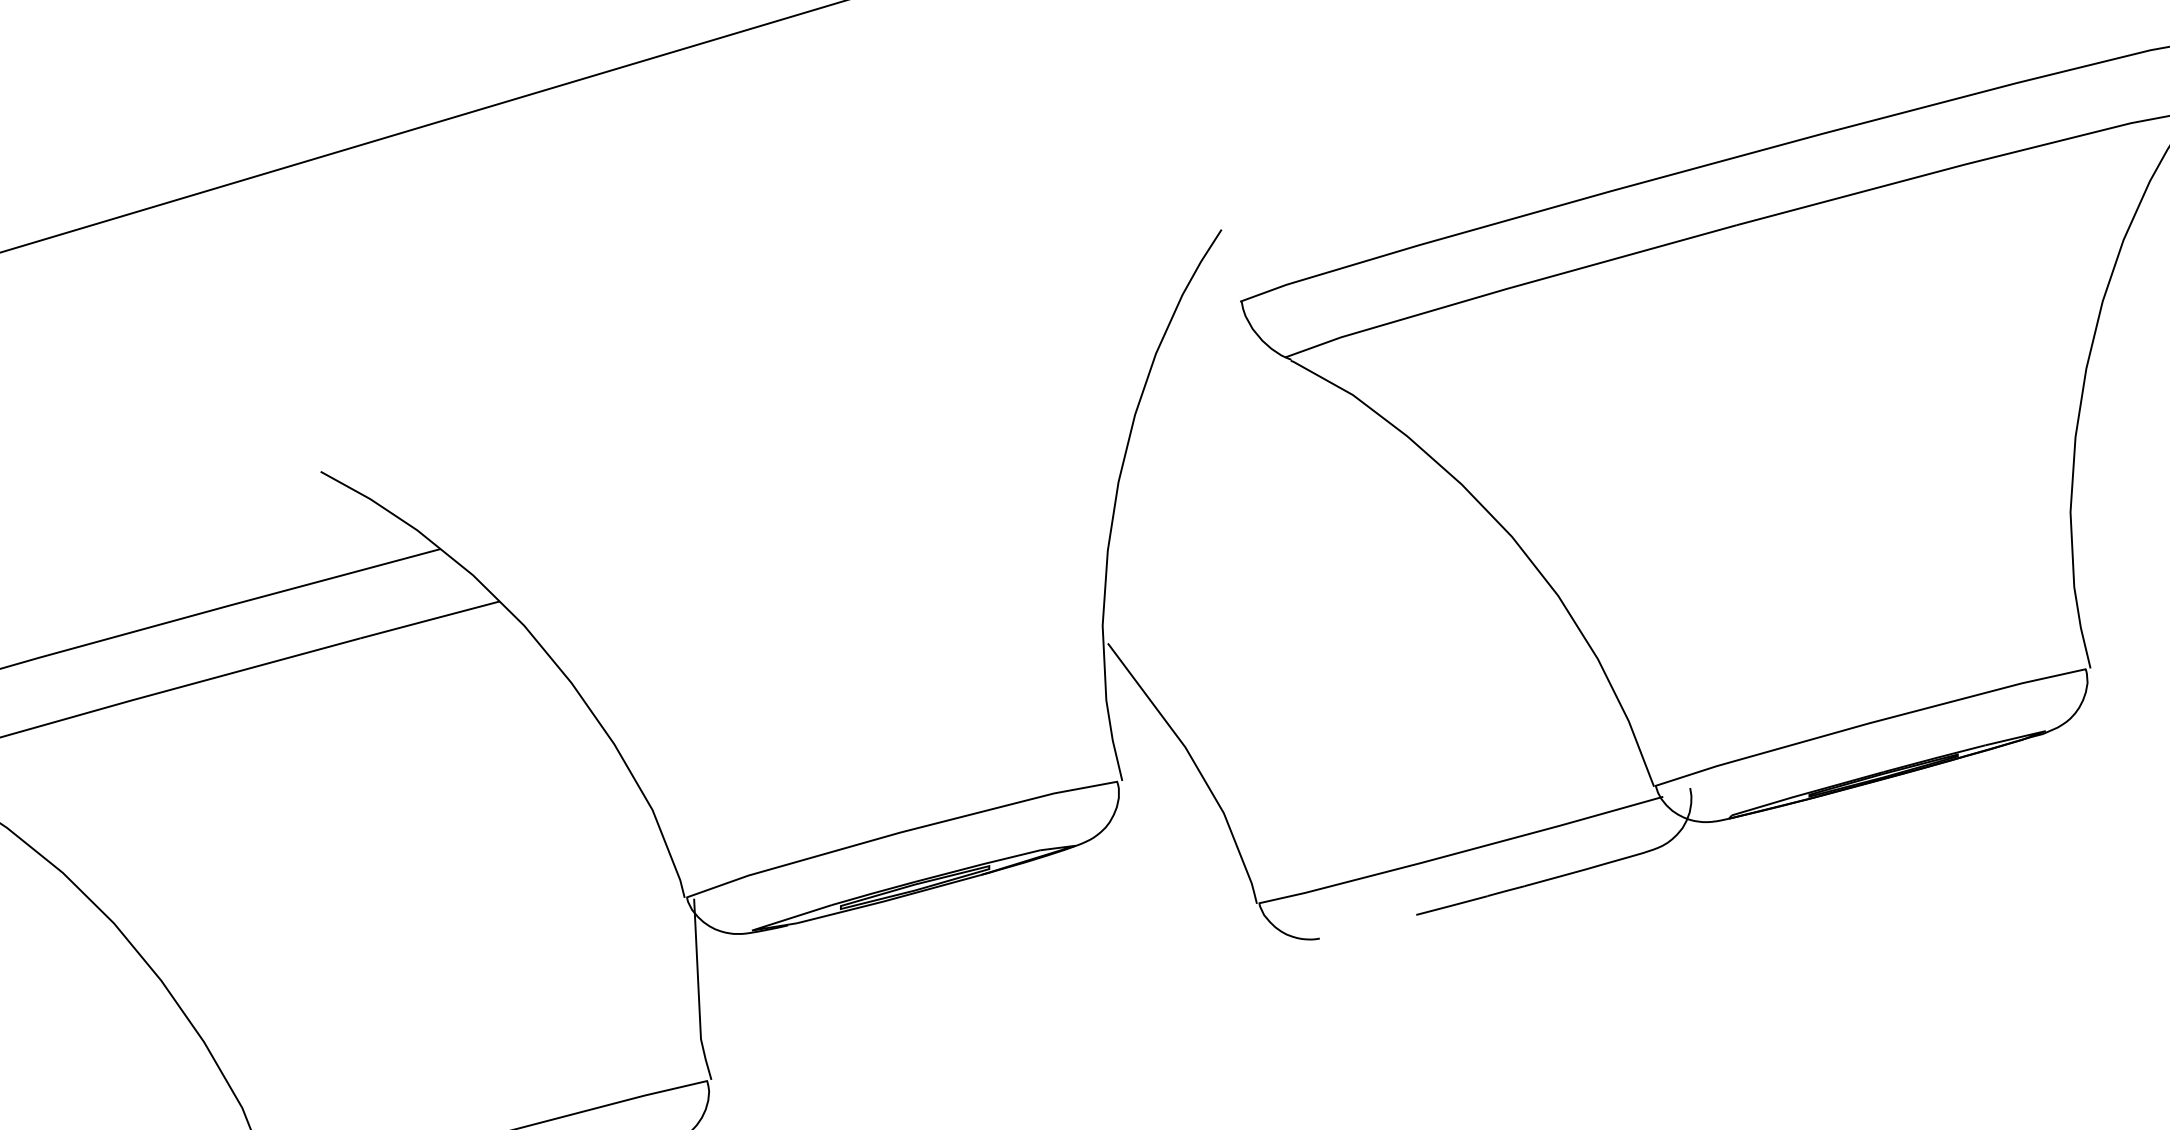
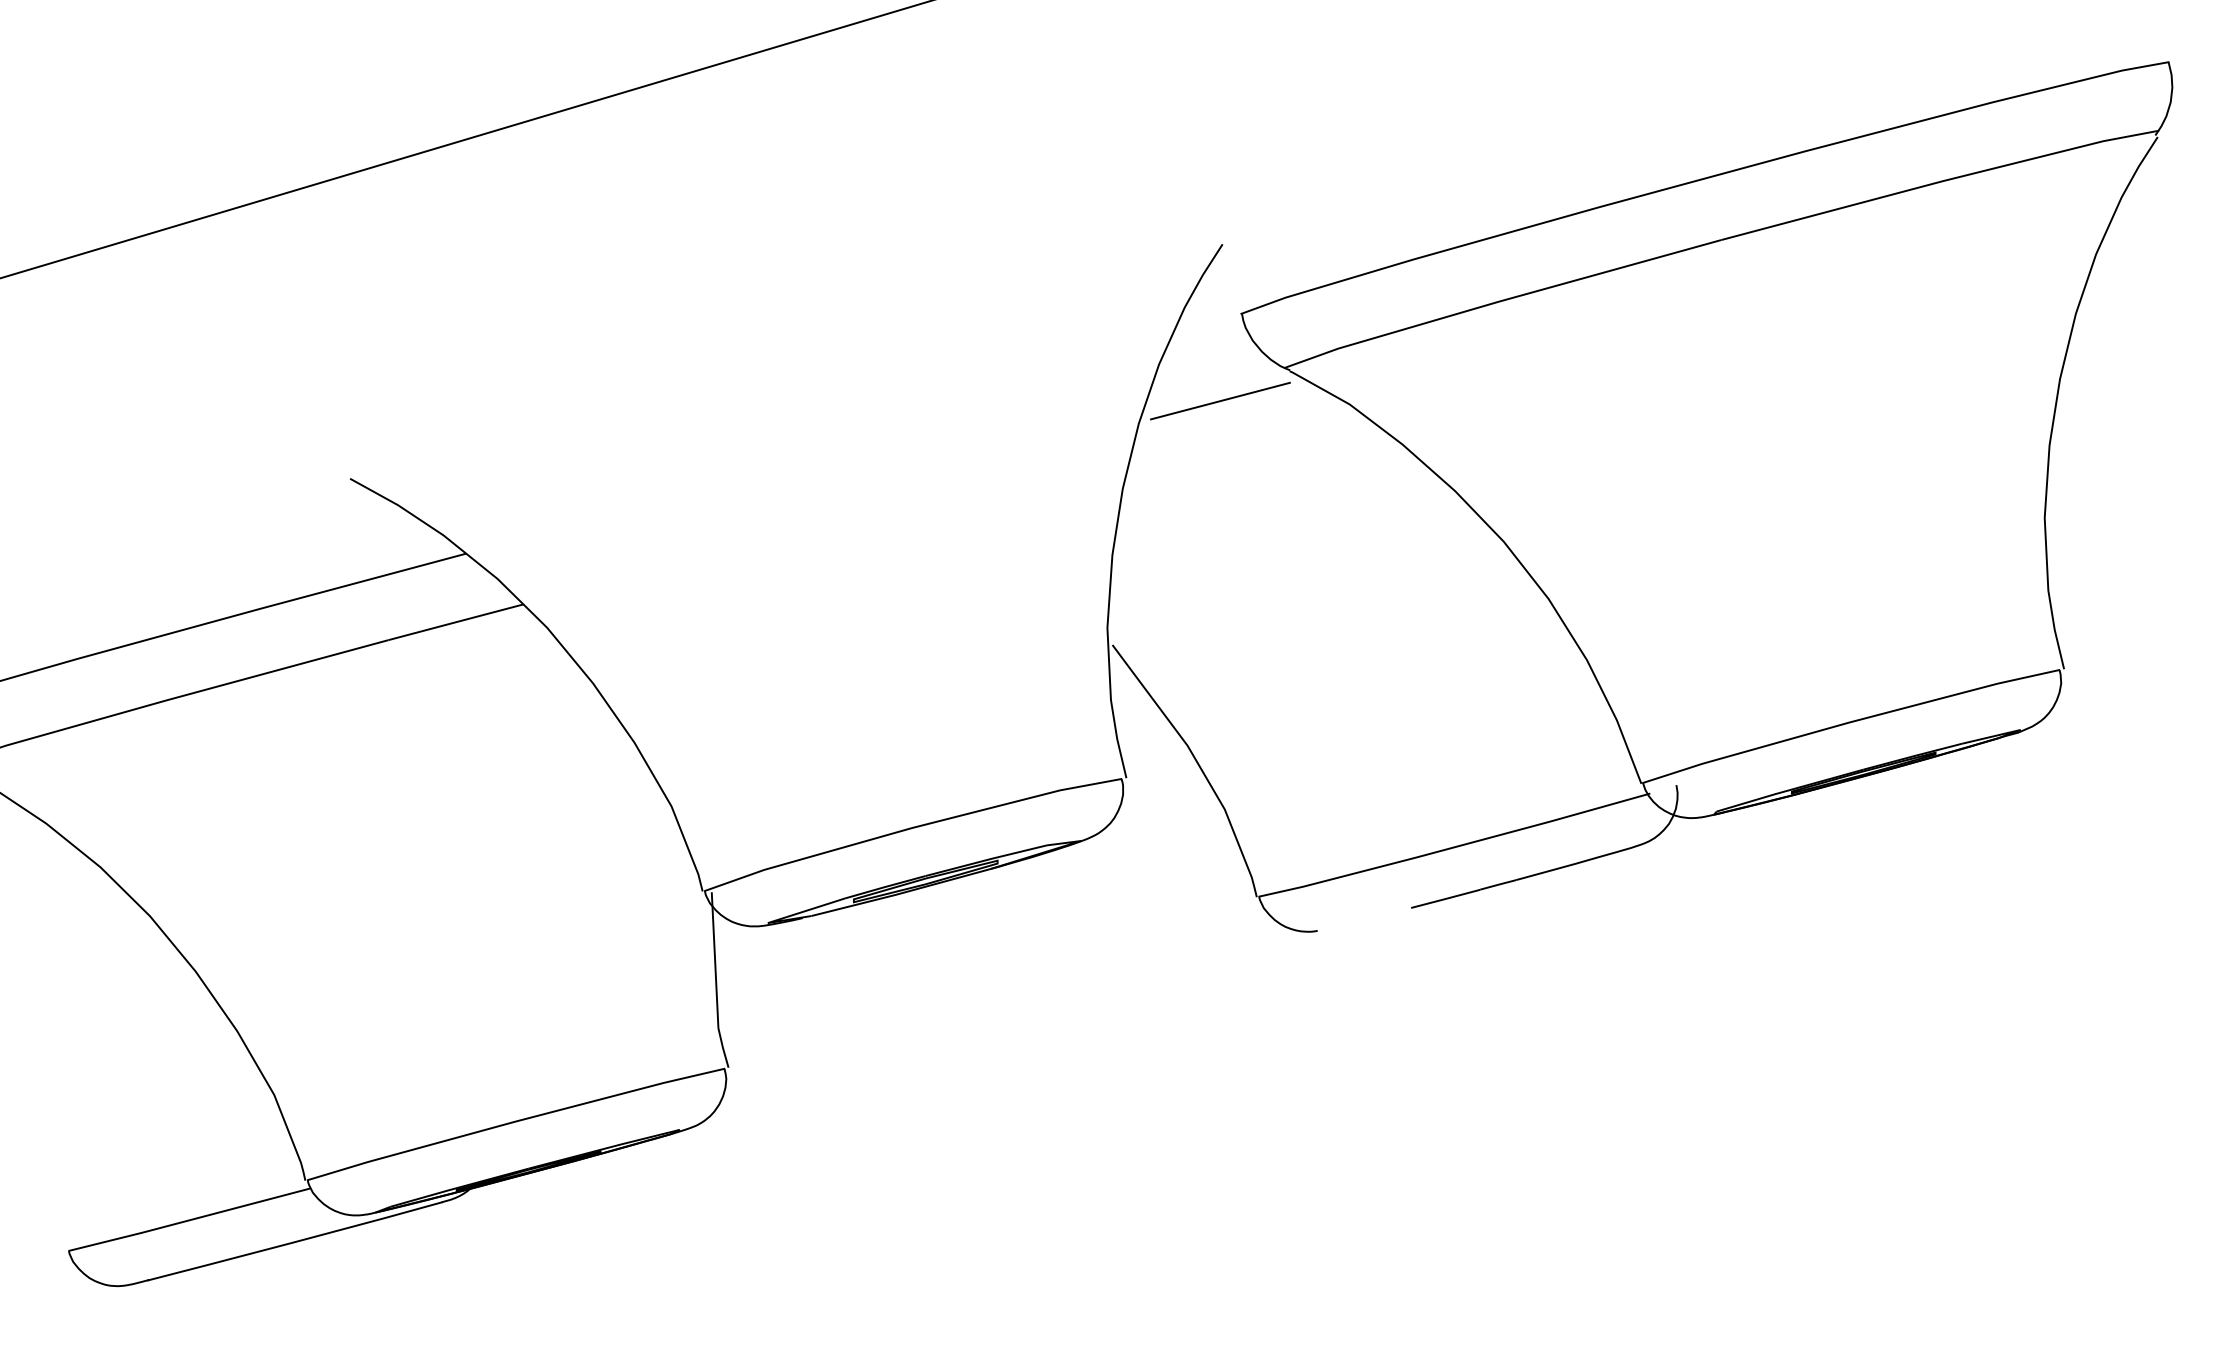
line: (1219, 390) -> (1220, 400), added

